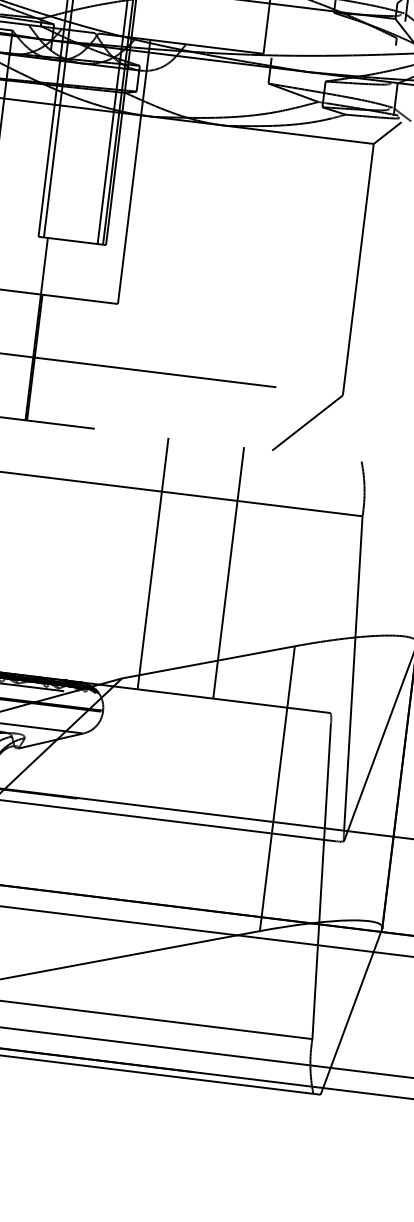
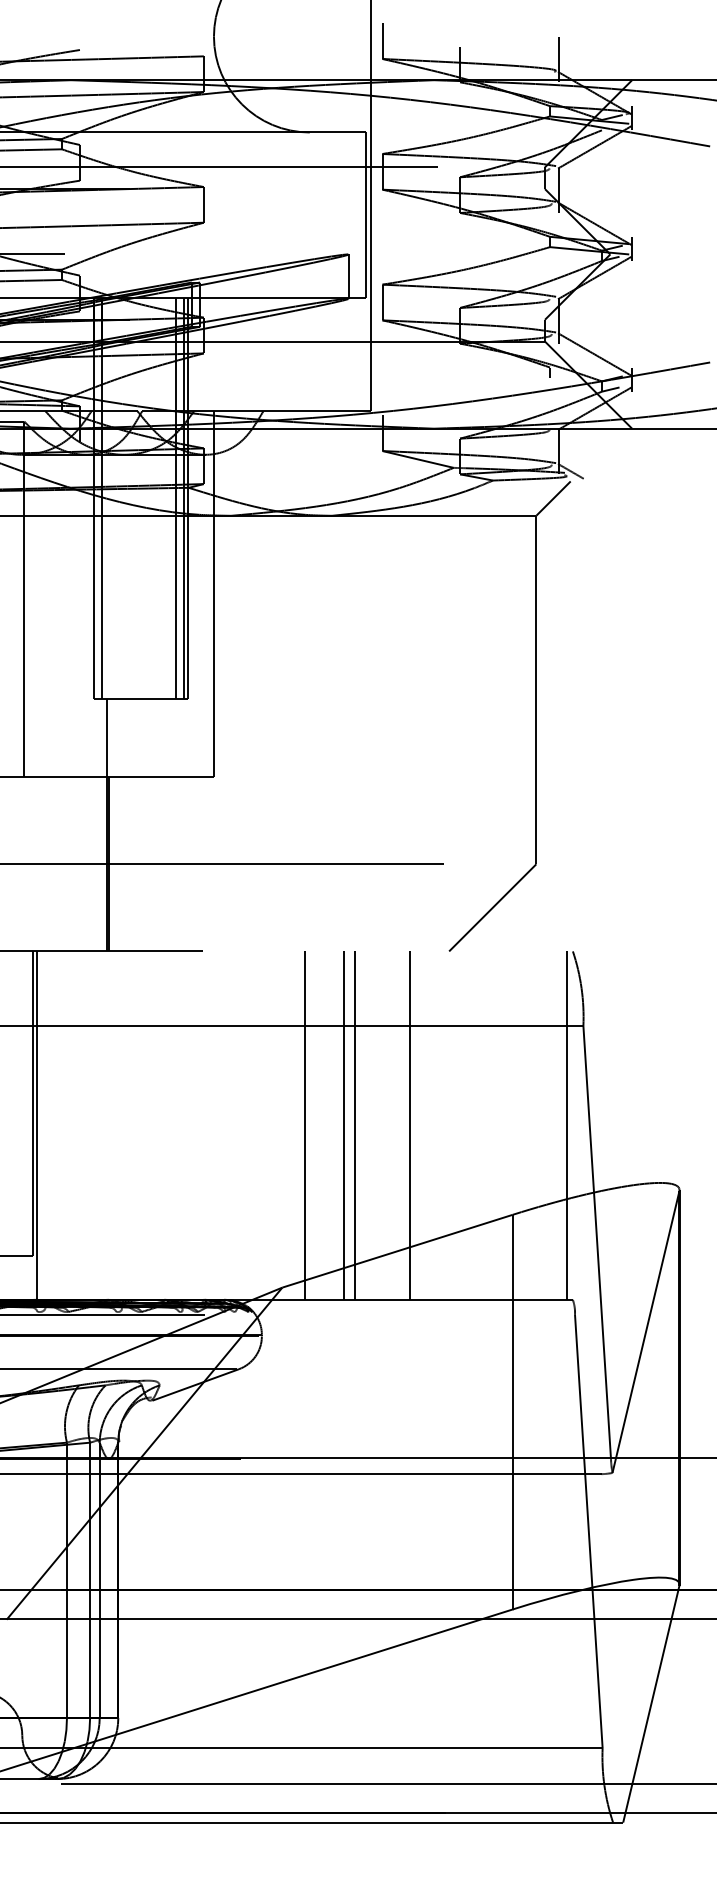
line: (181, 566) -> (344, 1125), added
line: (188, 567) -> (354, 1125), added
line: (341, 586) -> (566, 1125), added

